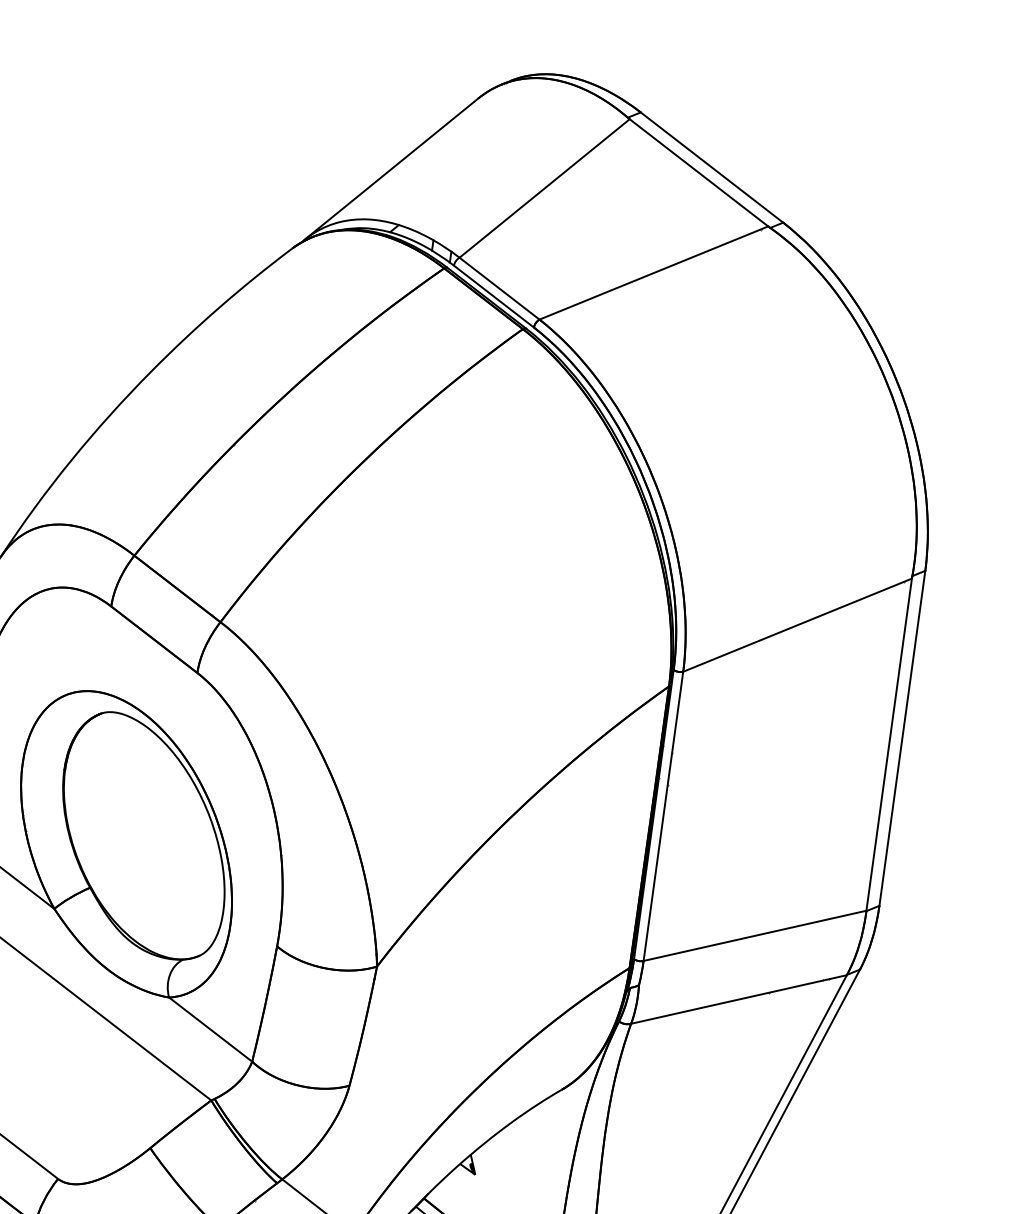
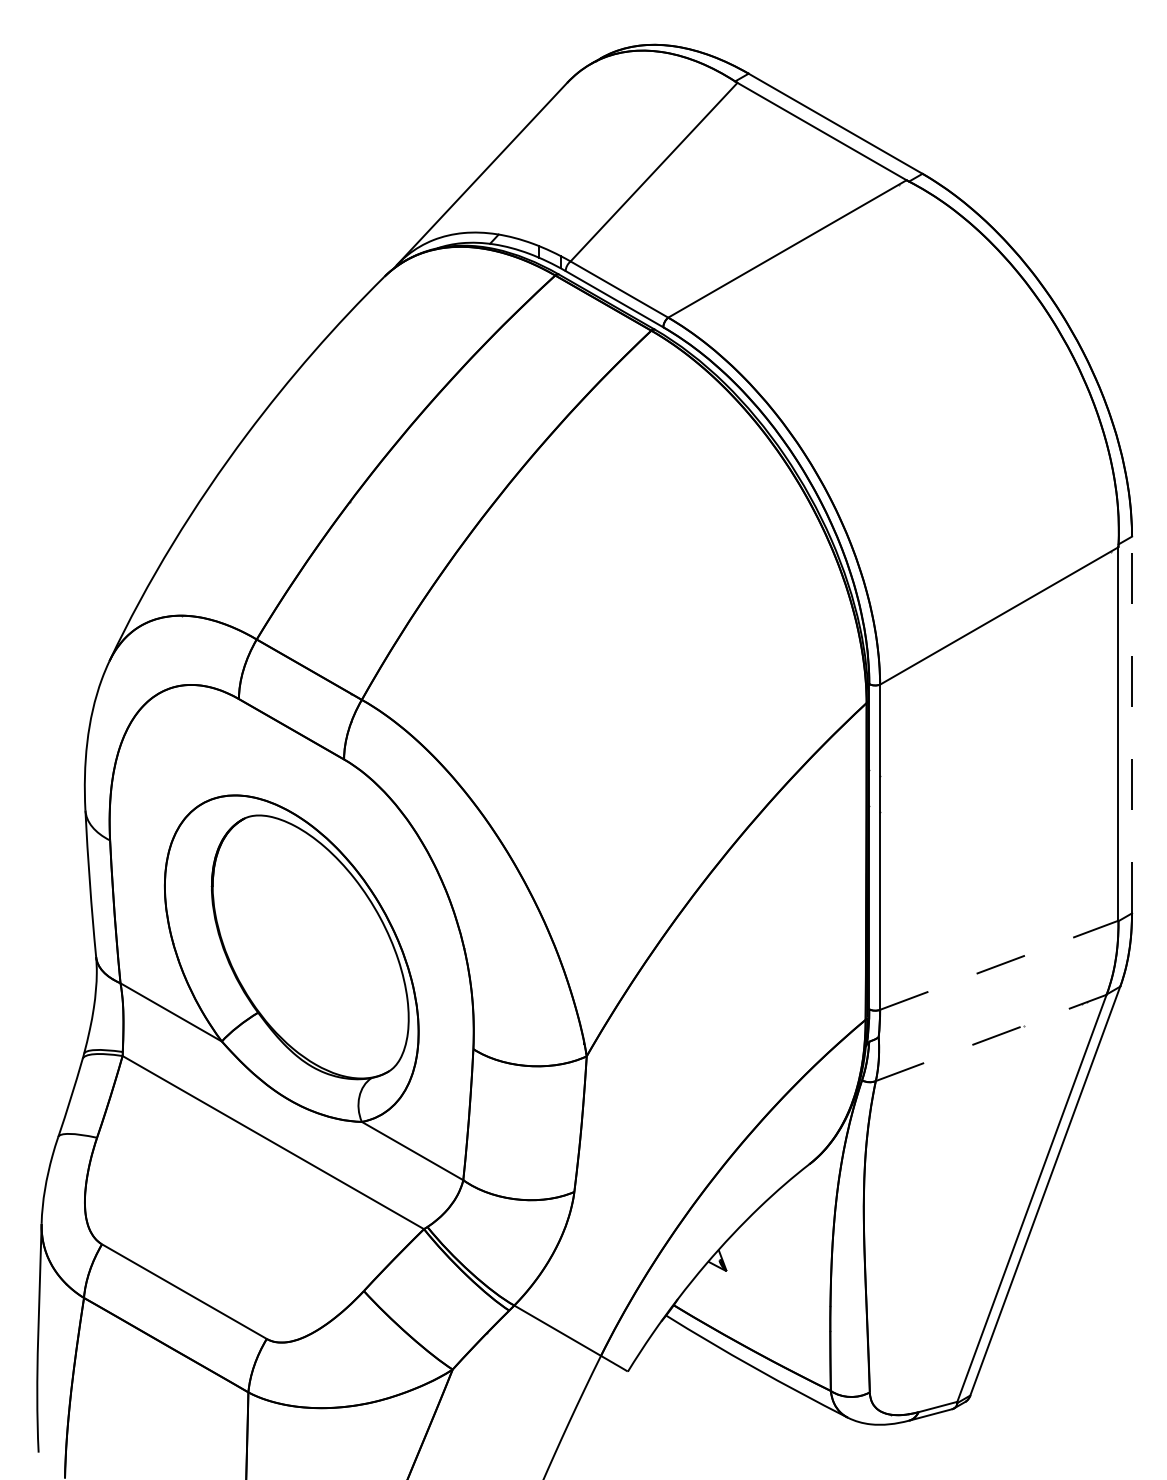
line: (902, 737) -> (1132, 724), solid -> dashed
line: (755, 936) -> (999, 965), solid -> dashed
line: (739, 999) -> (991, 1037), solid -> dashed

